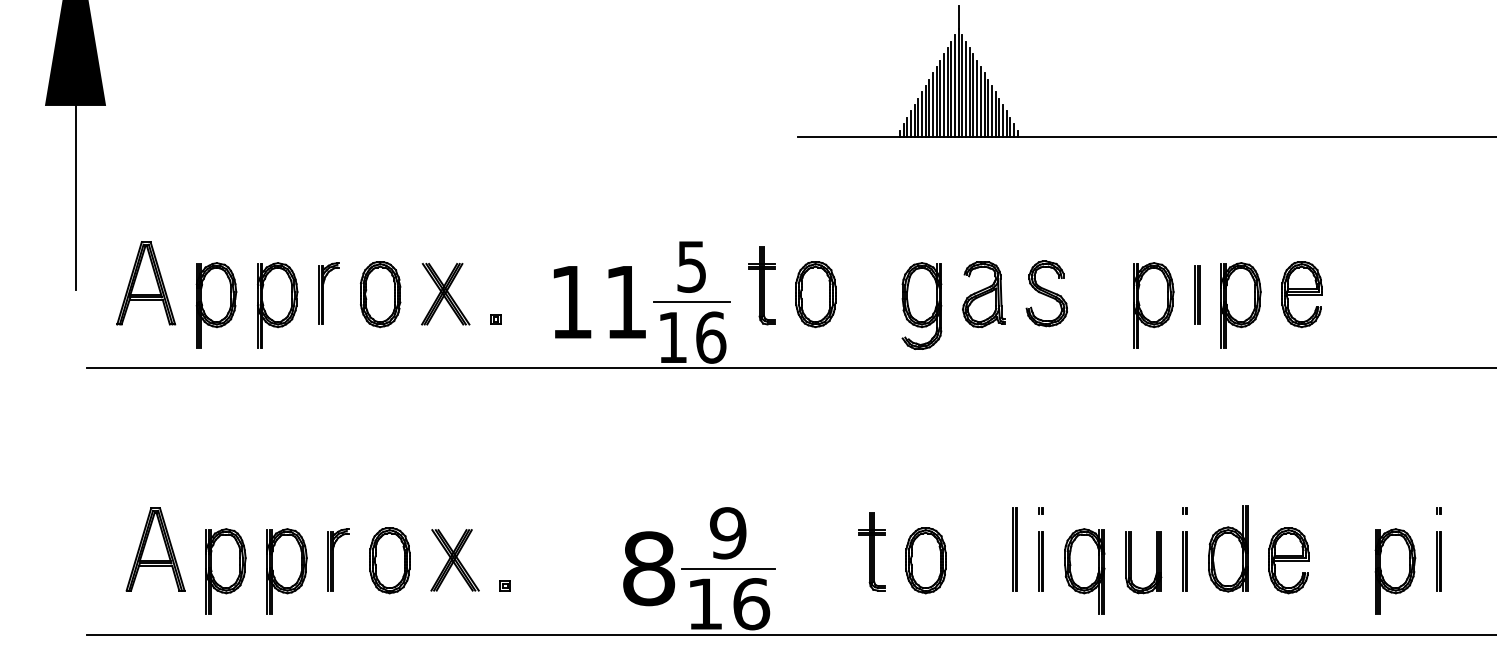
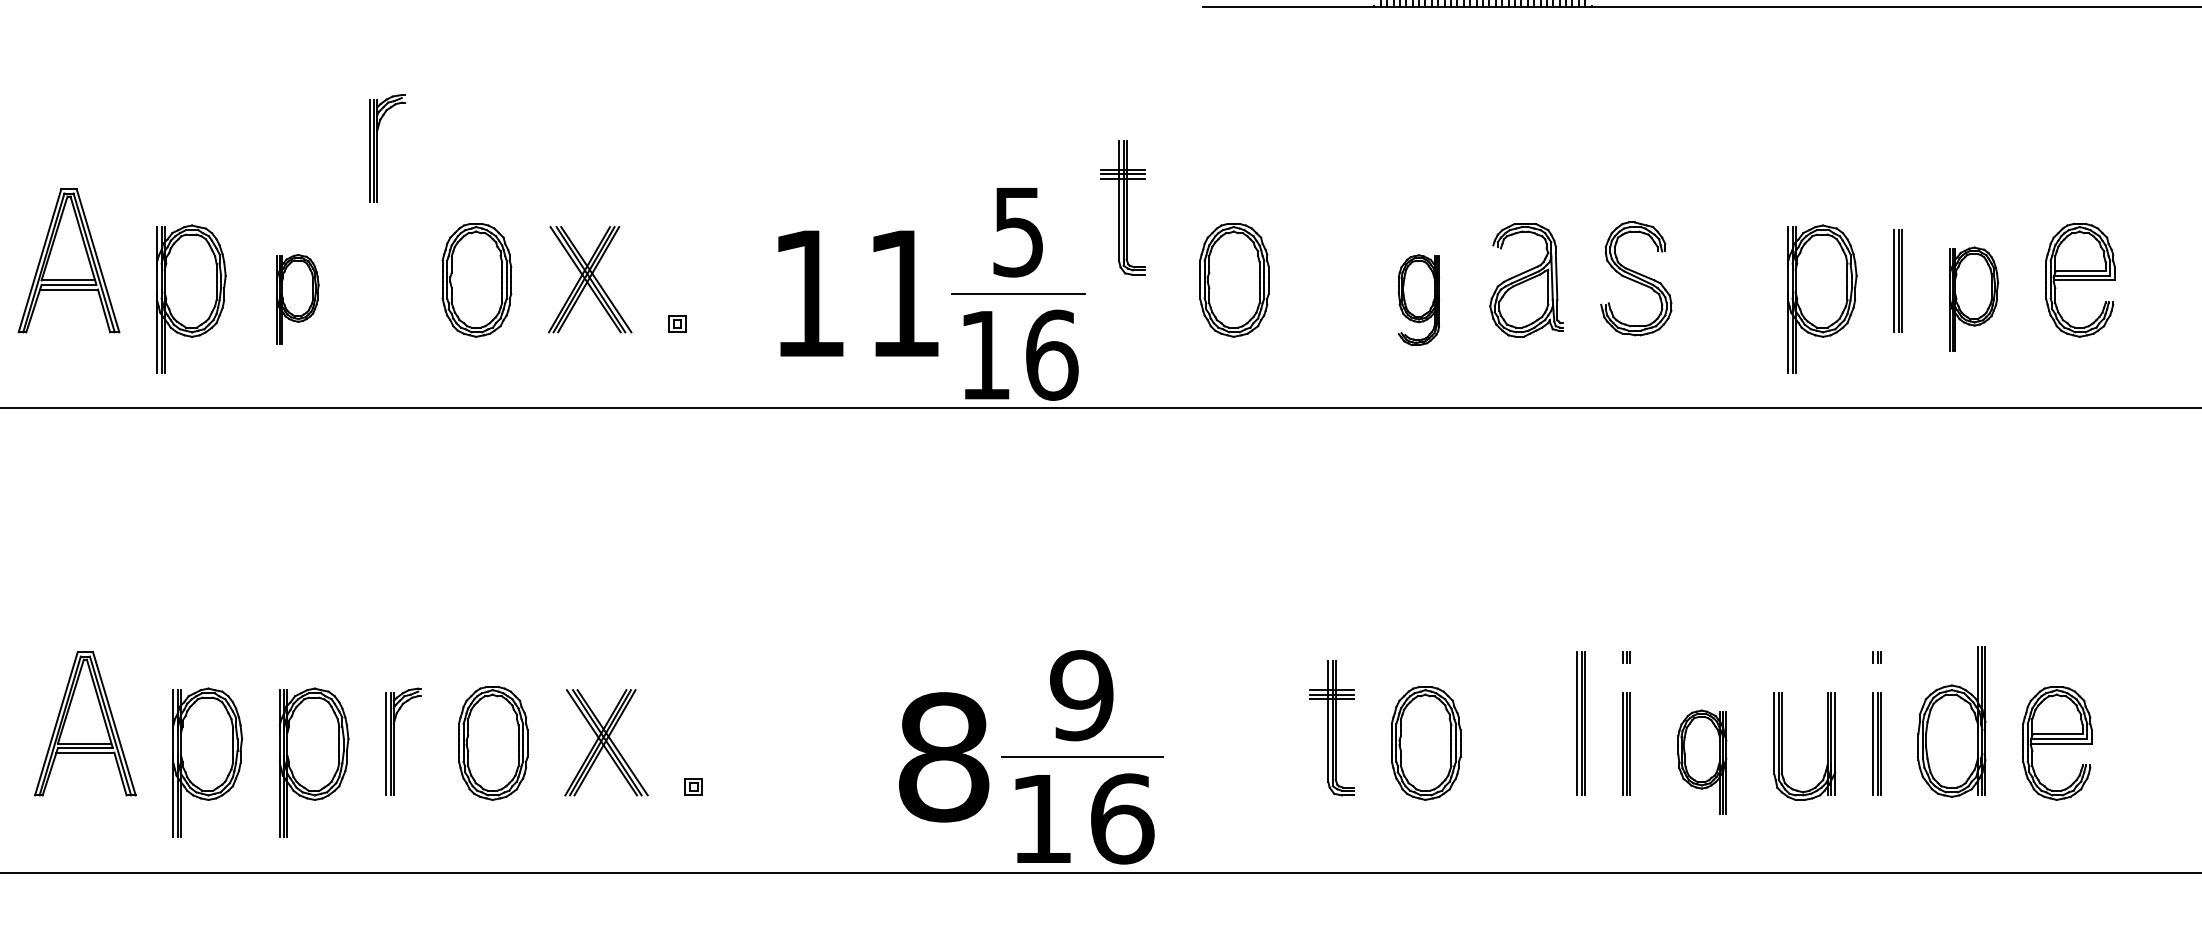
part: (761, 285) -> (1122, 207), moved
part: (328, 293) -> (386, 147), moved
part: (277, 305) -> (297, 299), size x0.6
part: (921, 305) -> (1418, 299), size x0.6
part: (1240, 305) -> (1973, 299), size x0.7
part: (1084, 571) -> (1701, 762), size x0.7

